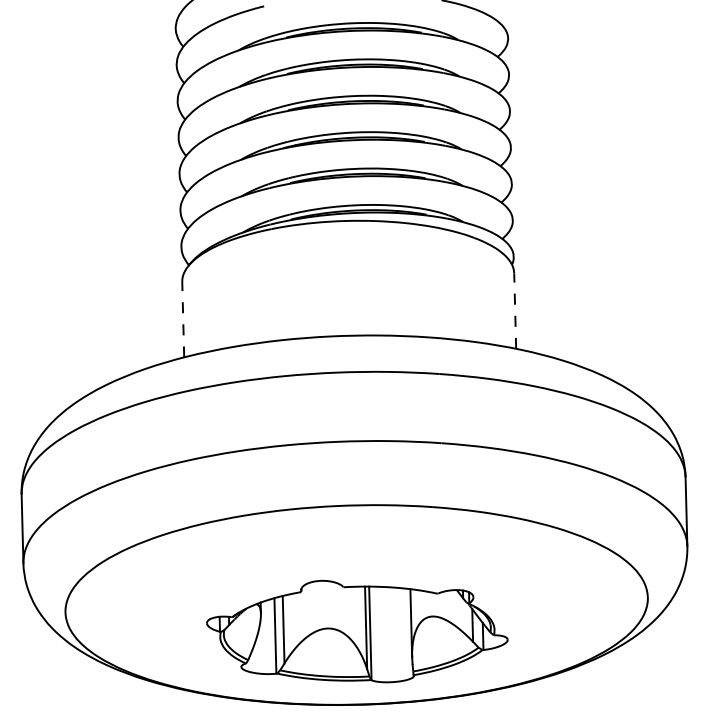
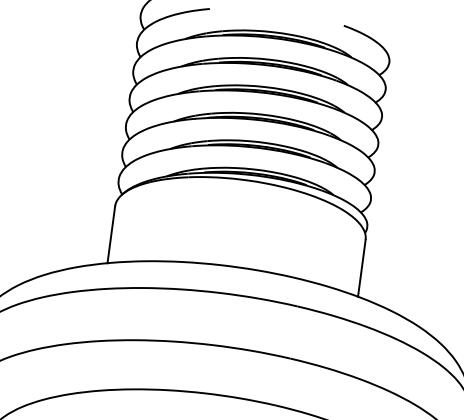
line: (515, 311) -> (362, 268), dashed -> solid
line: (183, 319) -> (111, 234), dashed -> solid

